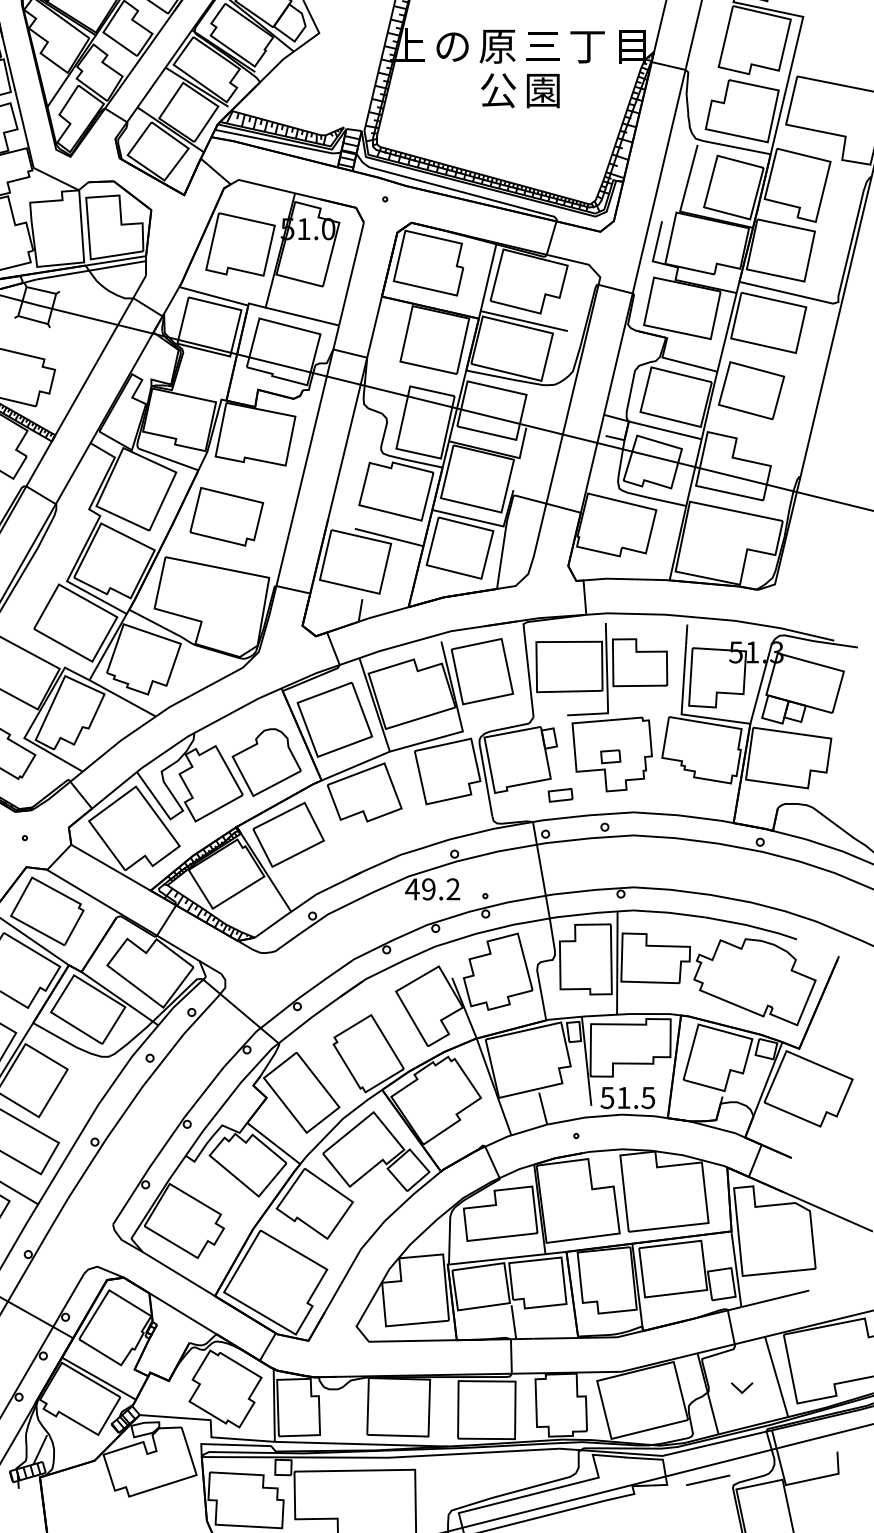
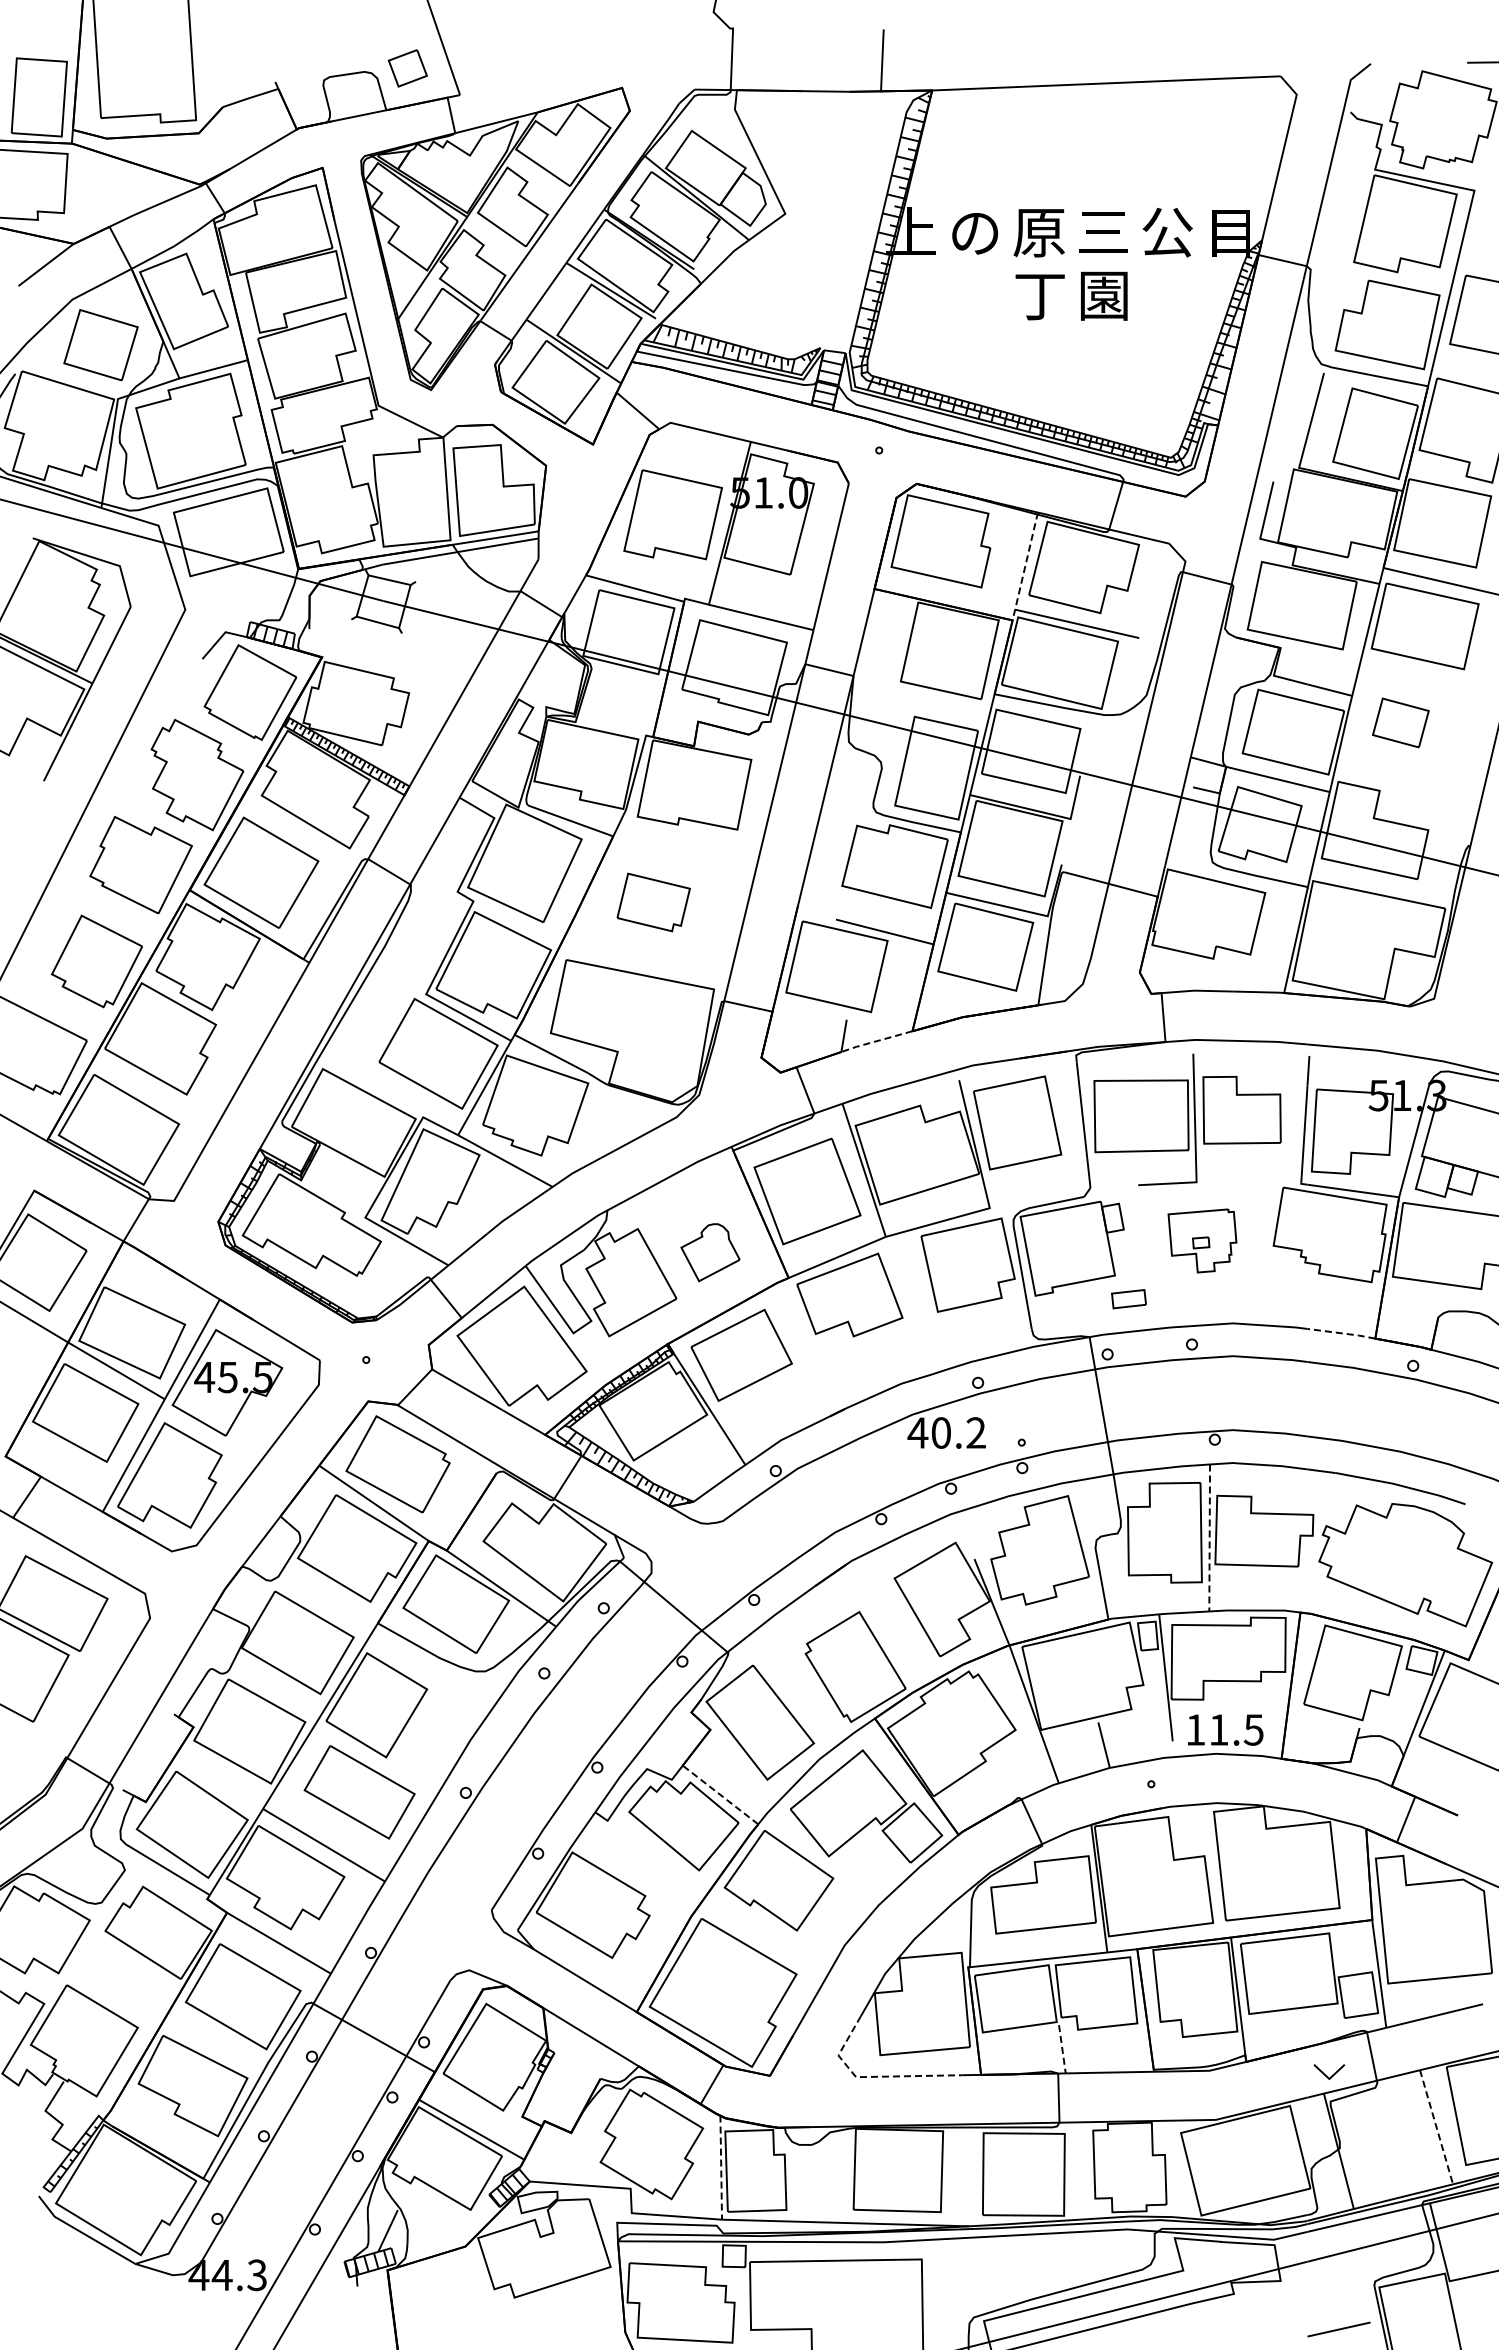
text: (587, 46) -> (1167, 232), 丁 -> 公
text: (498, 90) -> (1040, 295), 公 -> 丁
line: (487, 280) -> (1025, 566), solid -> dashed
part: (751, 390) -> (1400, 722), size x0.6
part: (226, 516) -> (653, 902), size x0.7
line: (383, 614) -> (876, 1041), solid -> dashed
part: (612, 754) -> (1202, 1240), size x0.6
part: (266, 762) -> (710, 1252), size x0.6
line: (709, 819) -> (1341, 1333), solid -> dashed
text: (428, 889) -> (940, 1432), 49.2 -> 40.2
line: (617, 962) -> (1209, 1537), solid -> dashed
text: (607, 1097) -> (1195, 1729), 51.5 -> 11.5
line: (273, 1143) -> (720, 1794), solid -> dashed
line: (513, 1322) -> (1062, 2049), solid -> dashed
line: (379, 1341) -> (871, 2076), solid -> dashed
line: (776, 1377) -> (1436, 2127), solid -> dashed
part: (742, 1388) -> (1329, 2072), moved
line: (274, 1404) -> (721, 2166), solid -> dashed
line: (707, 1480) -> (1338, 2329), moved

